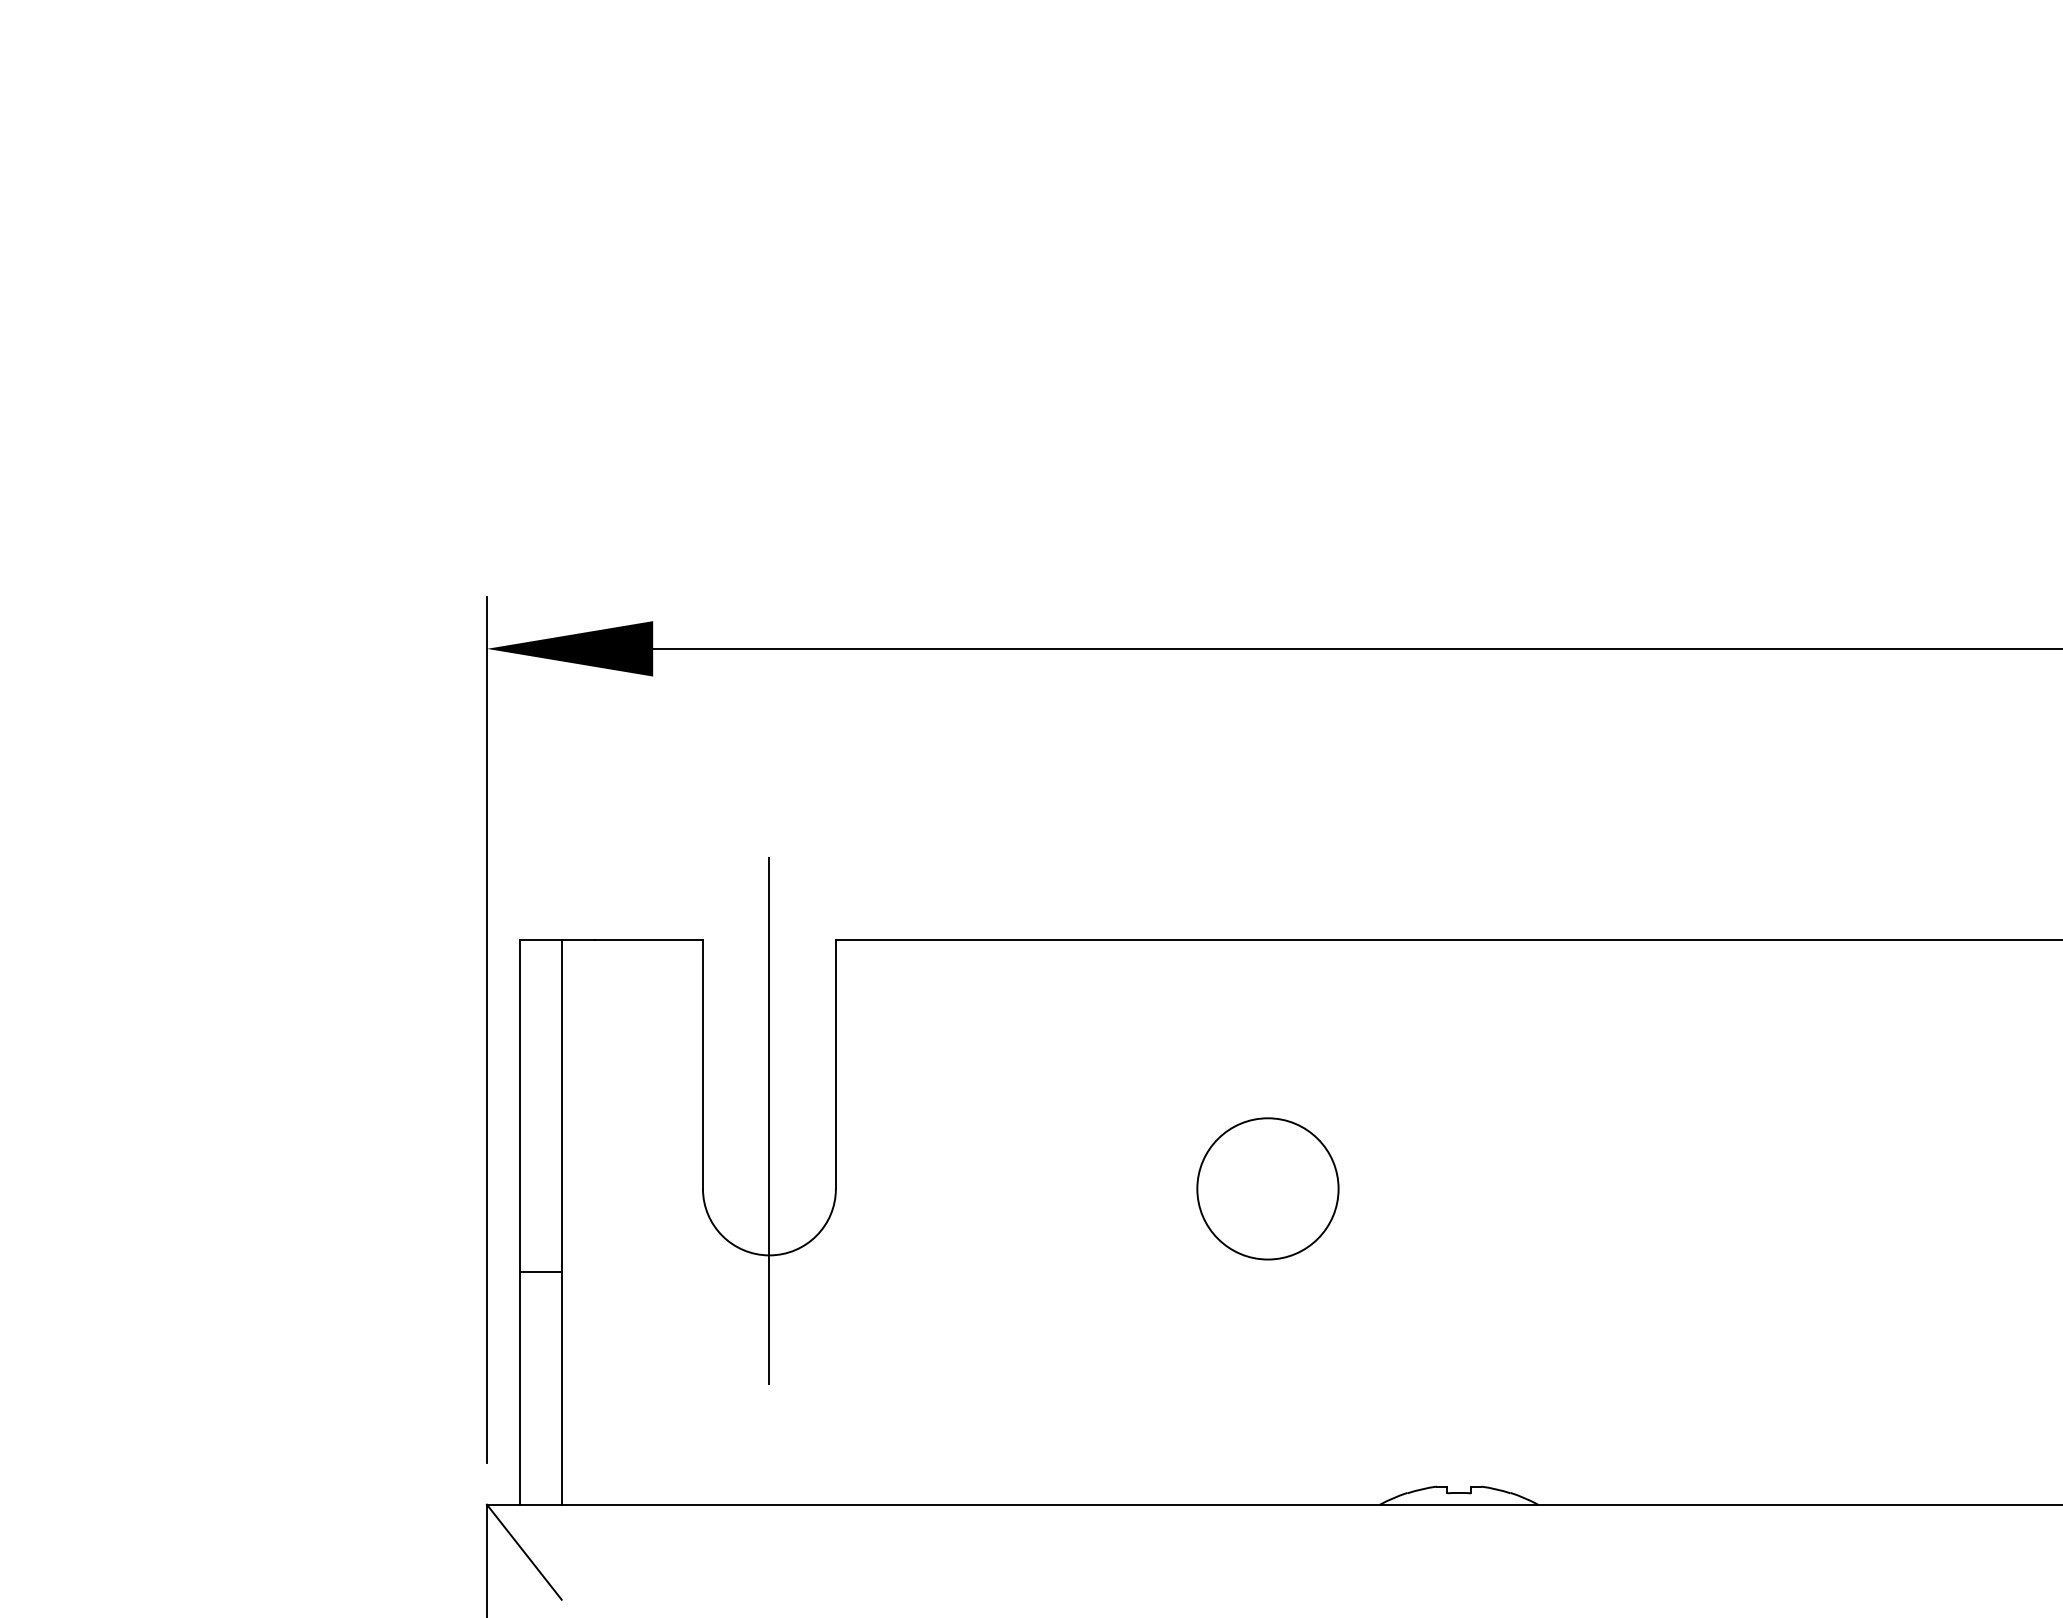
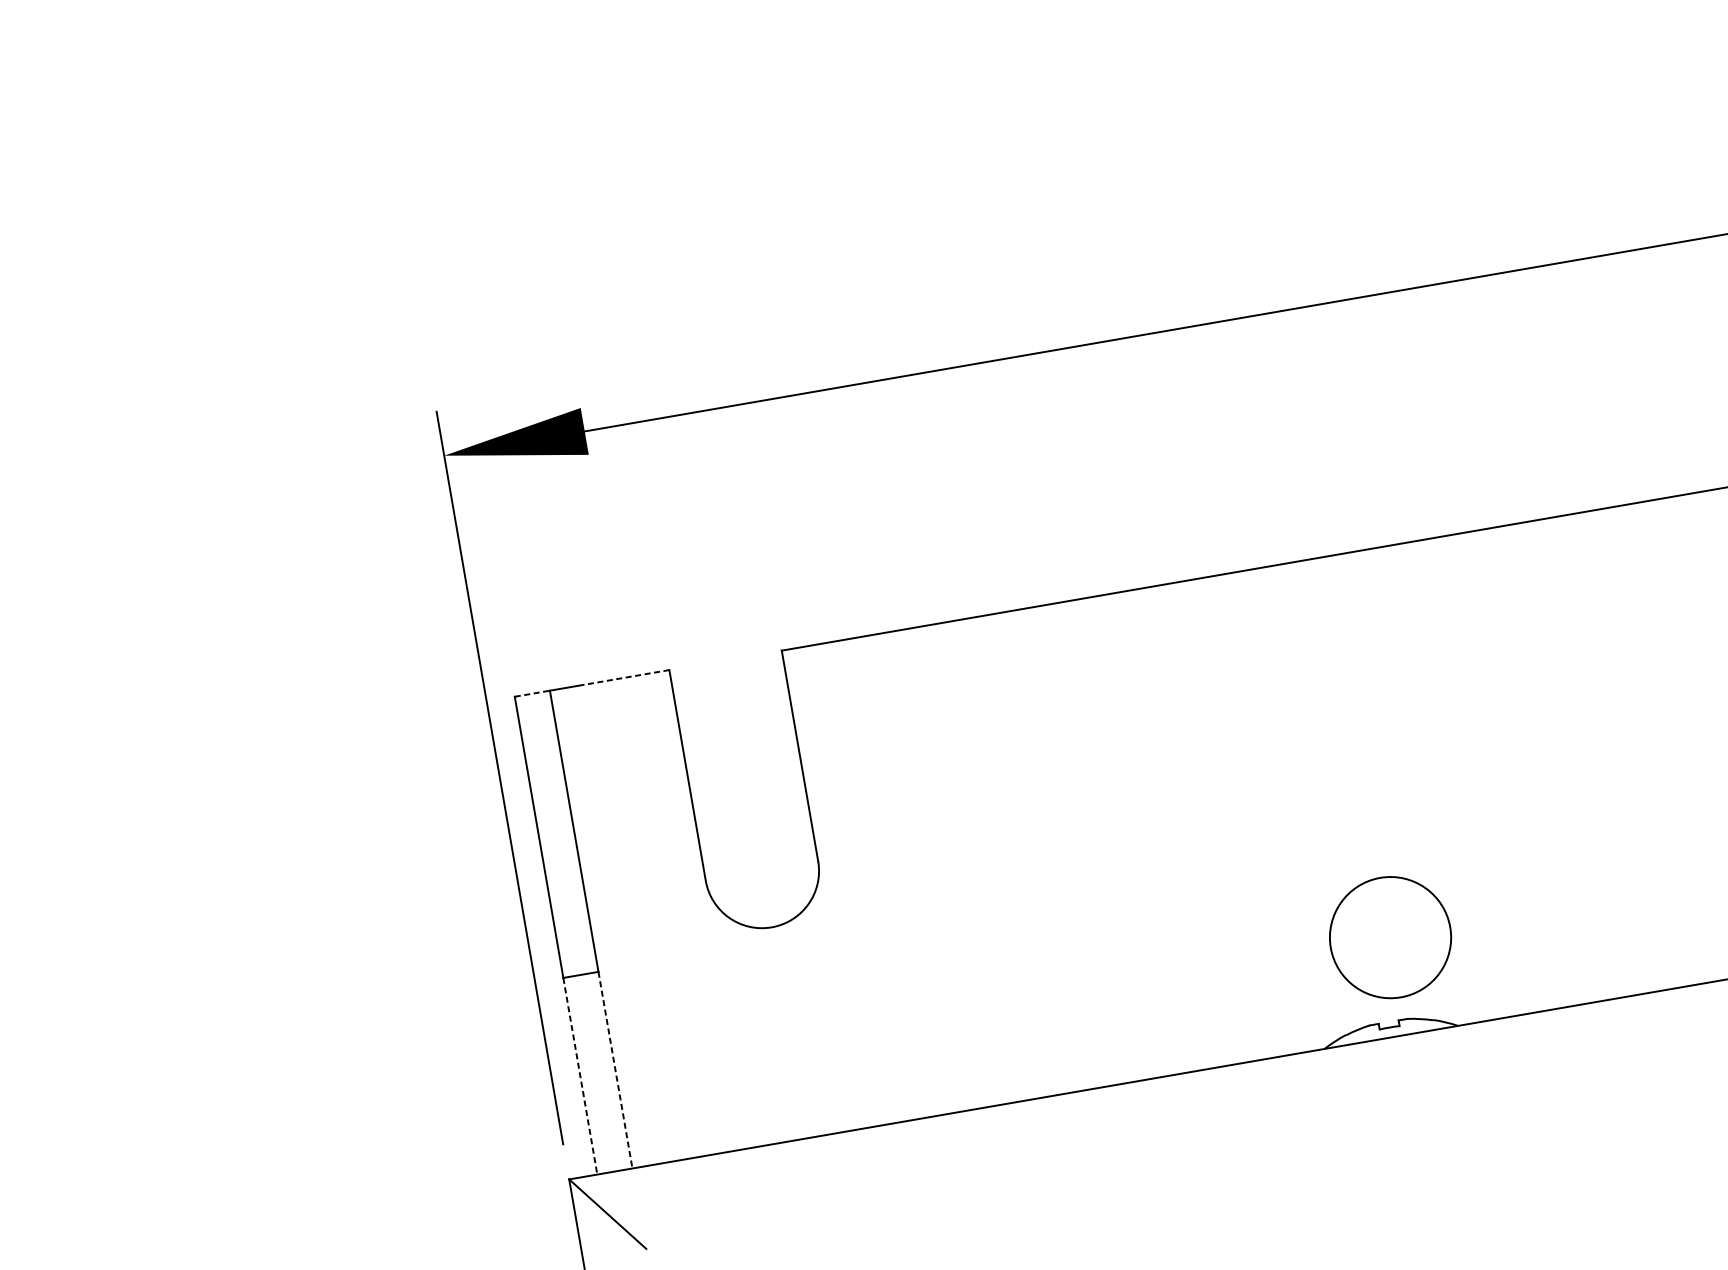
line: (540, 939) -> (531, 693), solid -> dashed
line: (648, 939) -> (623, 677), solid -> dashed
line: (769, 1112) -> (750, 806), removed
circle: (1267, 1188) -> (1390, 937), moved
line: (520, 1388) -> (580, 1076), solid -> dashed
line: (561, 1388) -> (615, 1070), solid -> dashed

